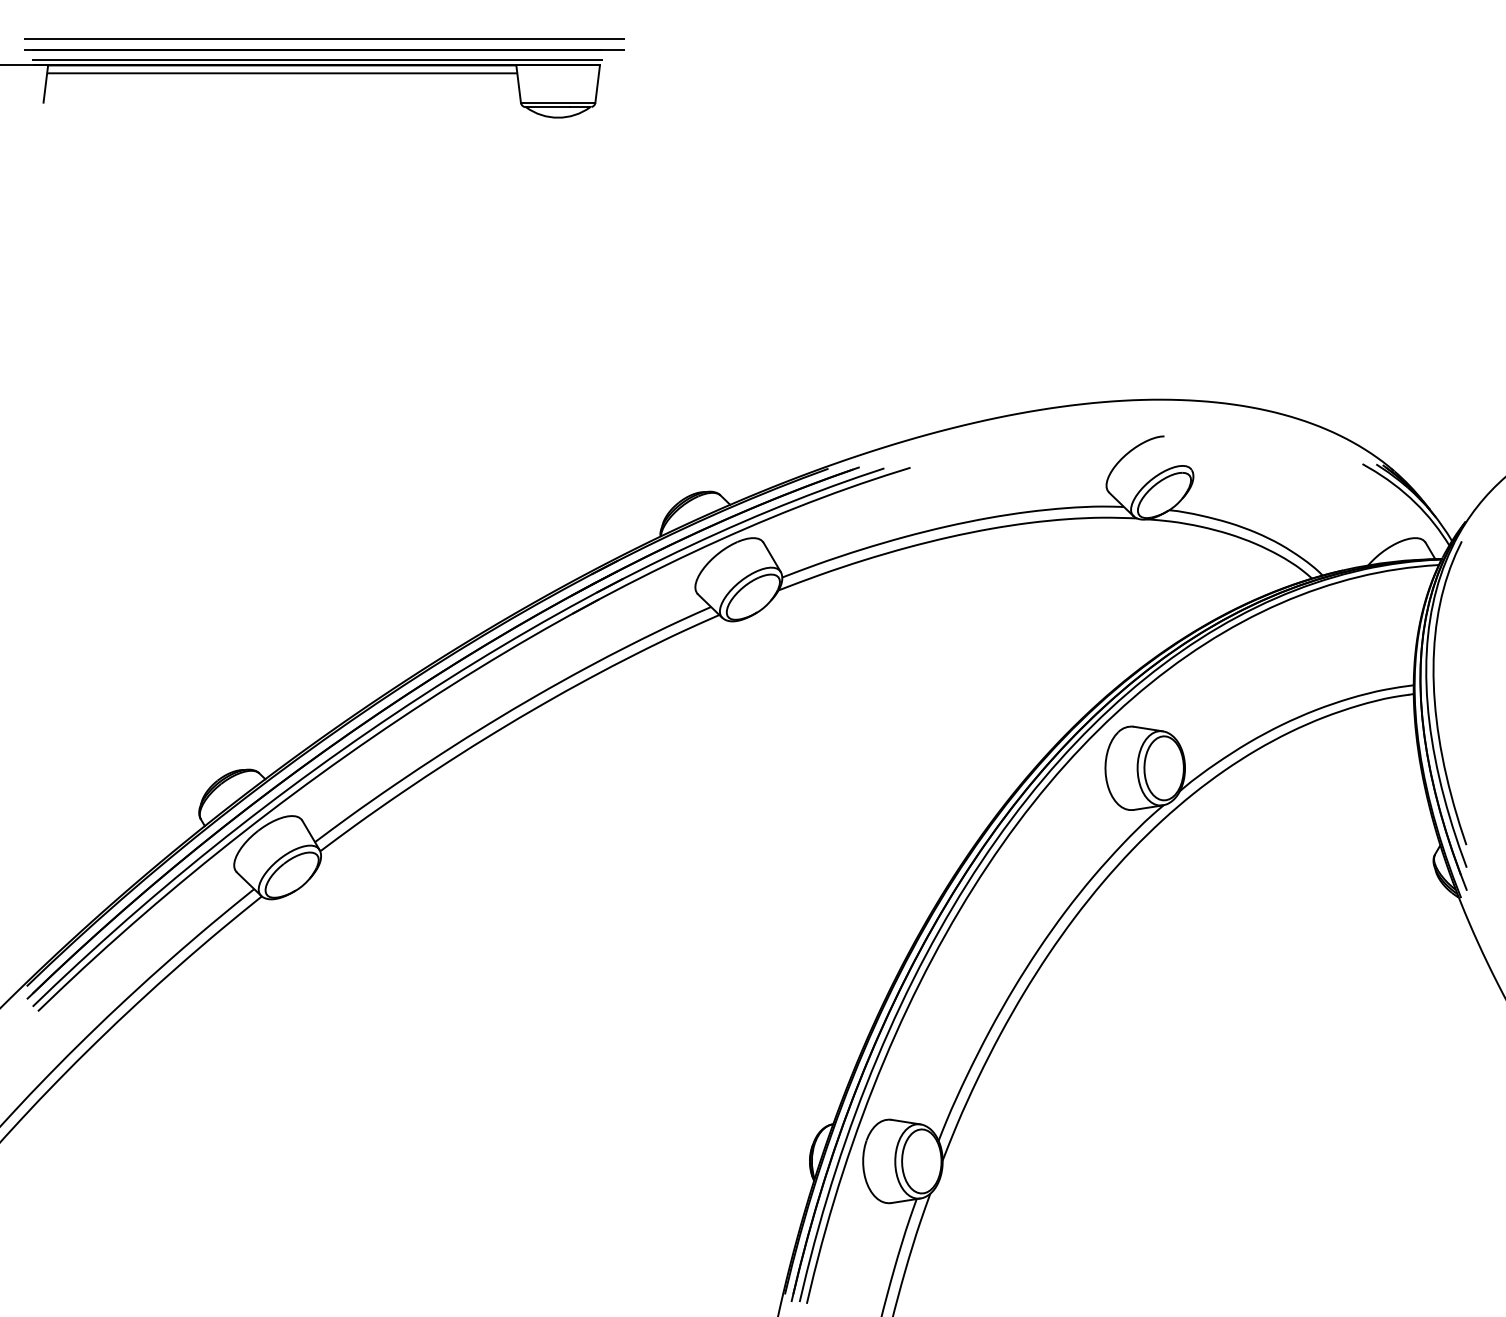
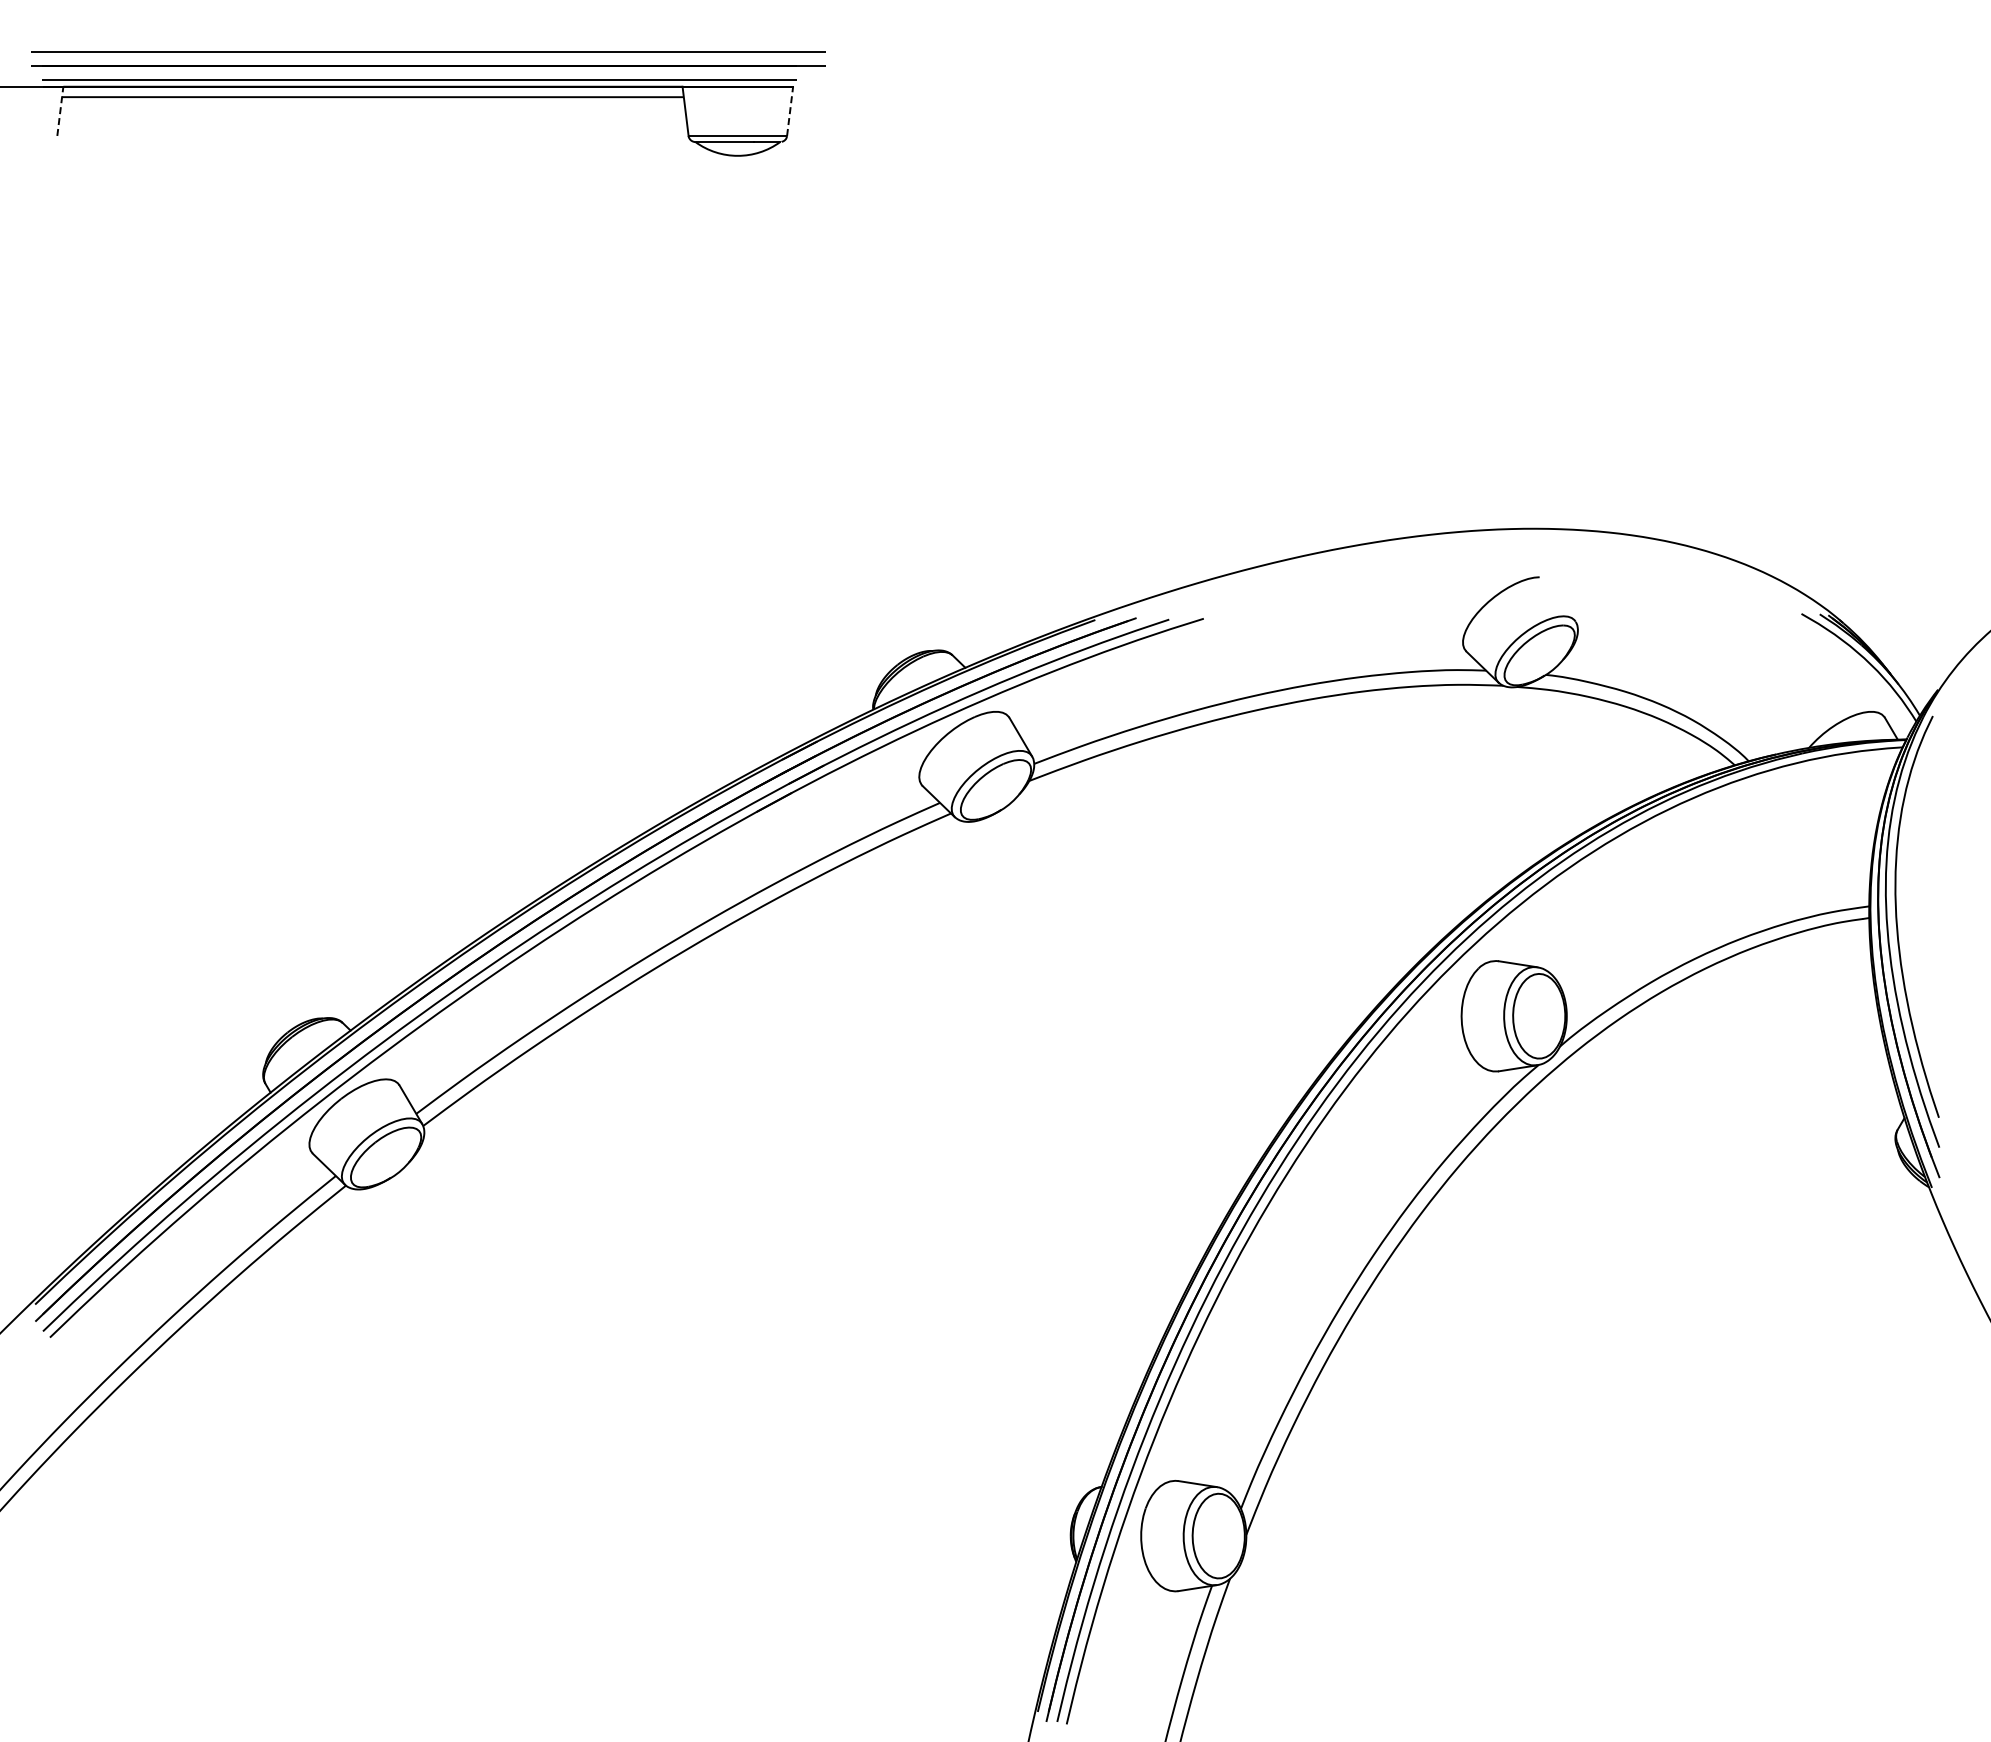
line: (45, 84) -> (60, 111), solid -> dashed
line: (597, 84) -> (790, 111), solid -> dashed

